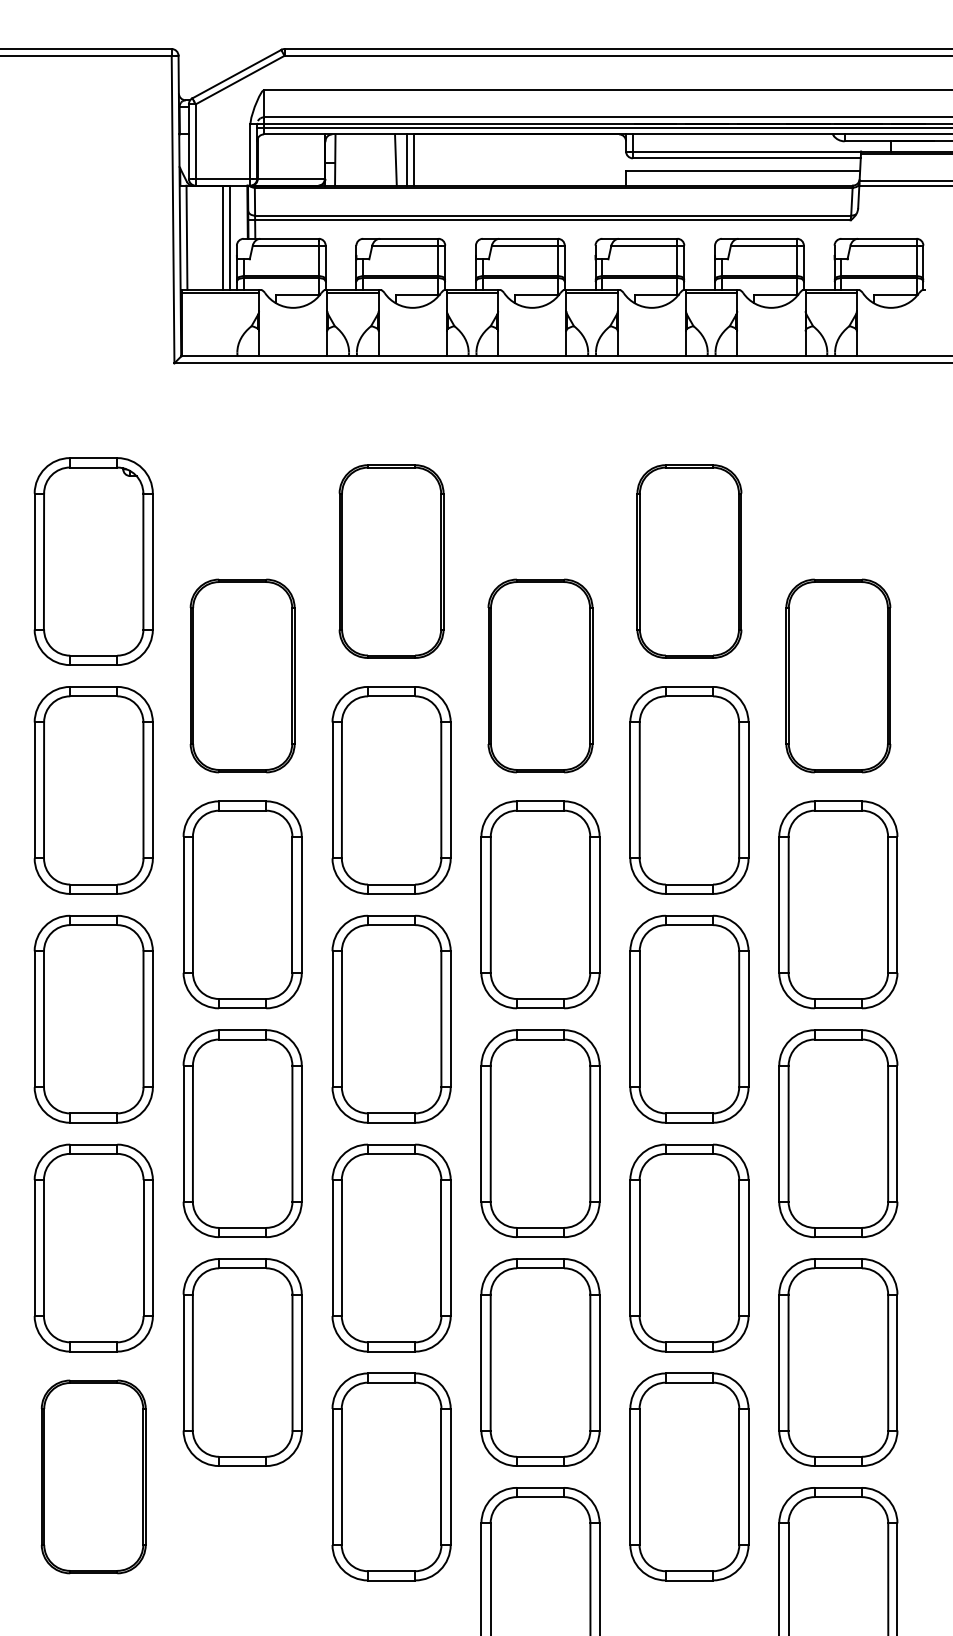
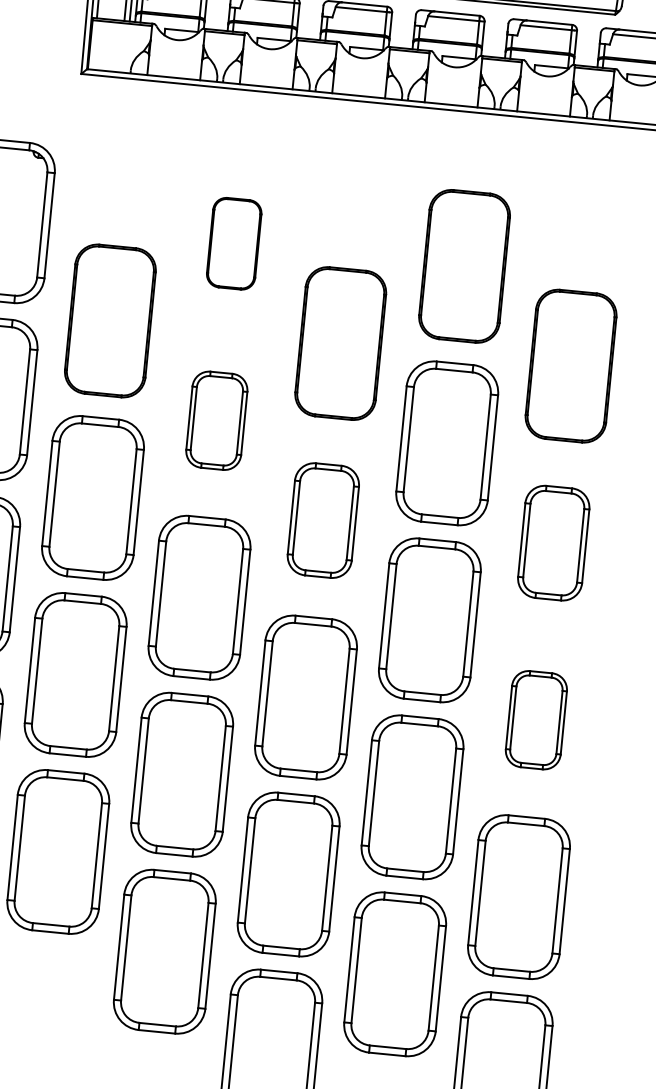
part: (391, 561) -> (234, 243), size x0.6
part: (391, 790) -> (216, 420), size x0.6
part: (540, 904) -> (323, 520), size x0.7
part: (838, 904) -> (553, 542), size x0.7
part: (838, 1133) -> (536, 720), size x0.6

